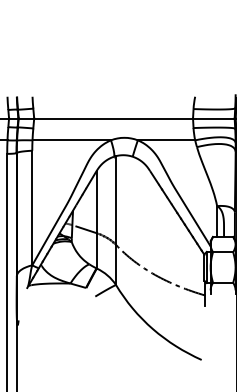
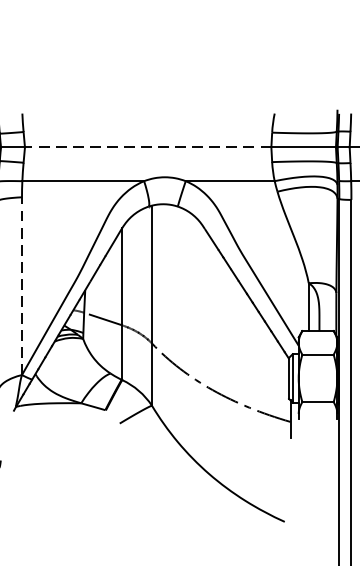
line: (113, 118) -> (147, 147), solid -> dashed
line: (32, 207) -> (22, 285), solid -> dashed

